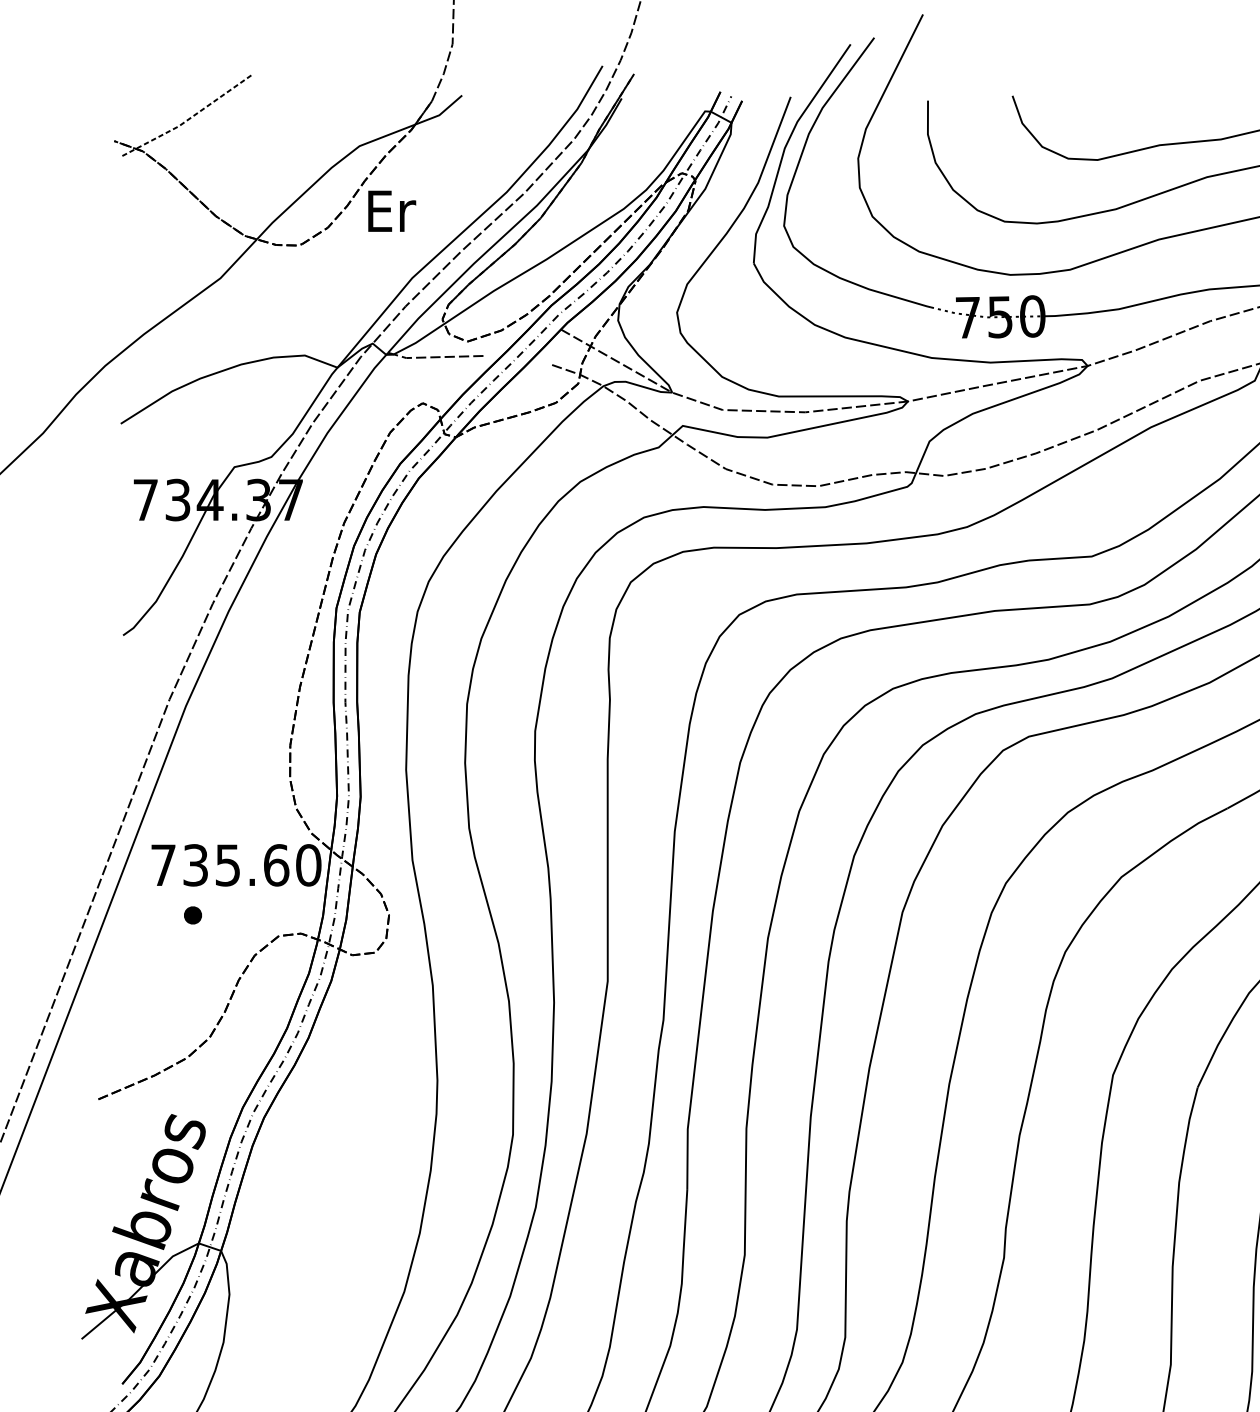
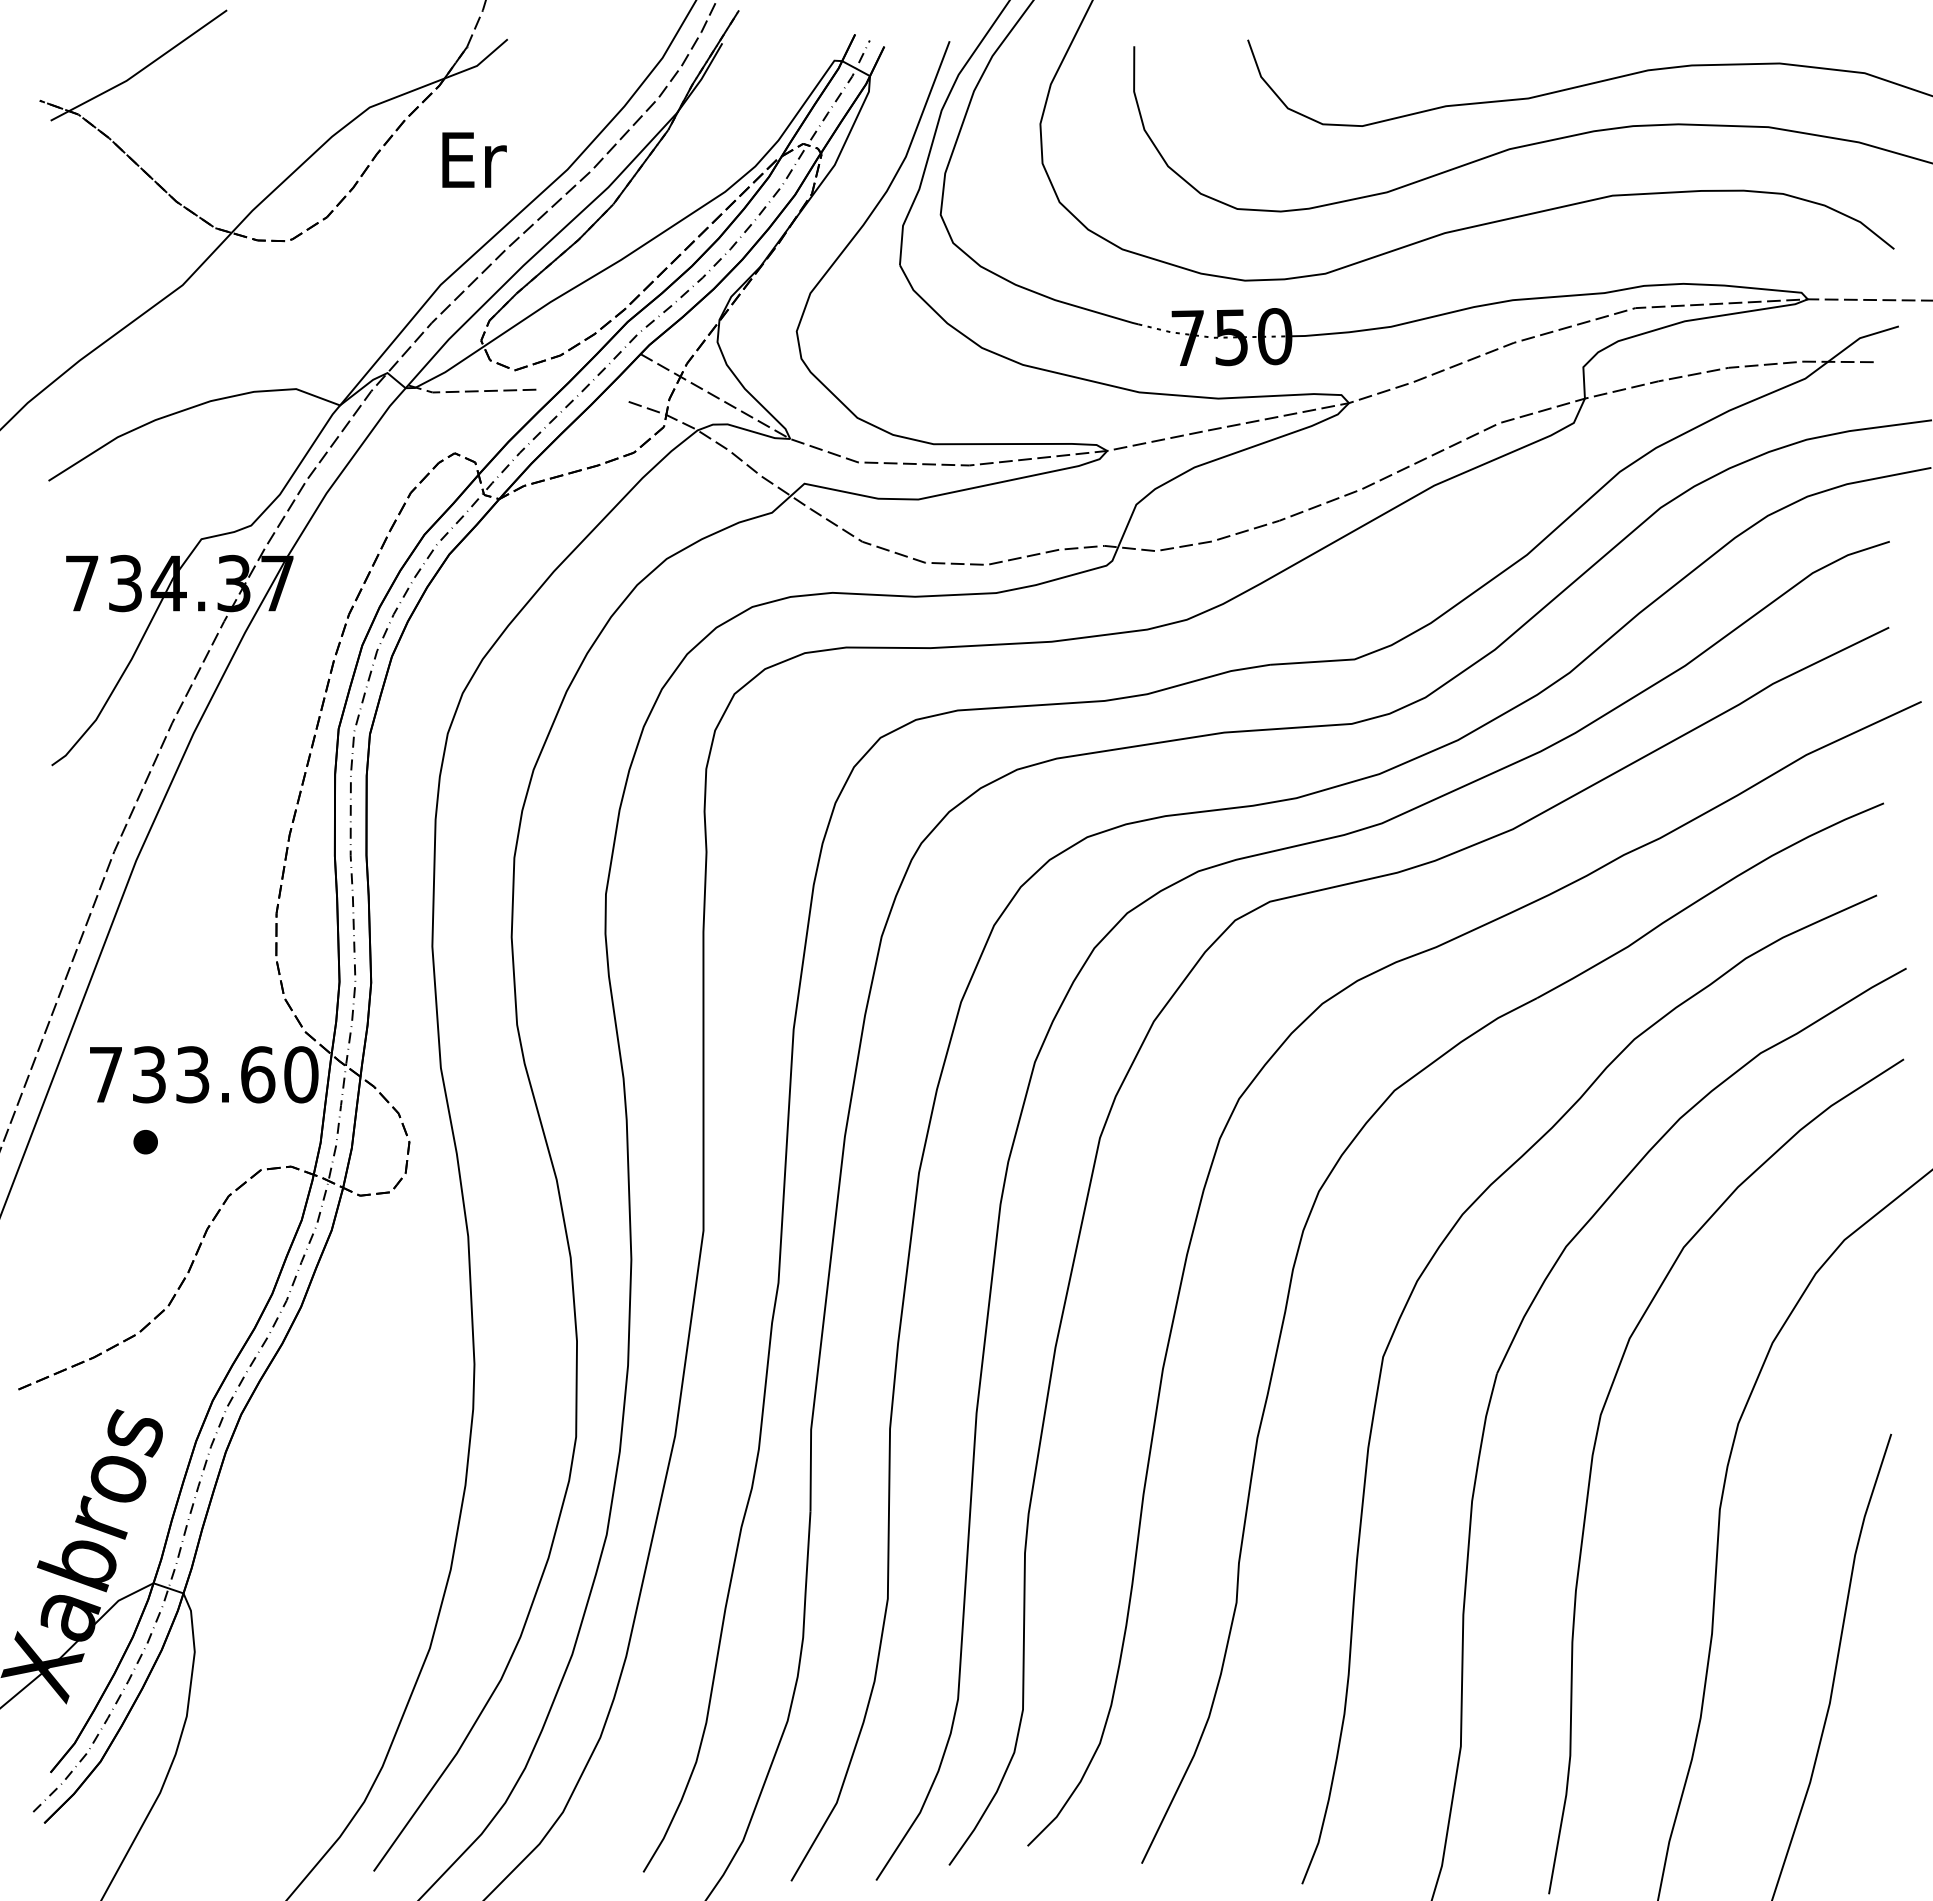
line: (189, 118) -> (141, 70), dashed -> solid
text: (392, 210) -> (474, 159), moved
text: (227, 865) -> (192, 1074), 735.60 -> 733.60

